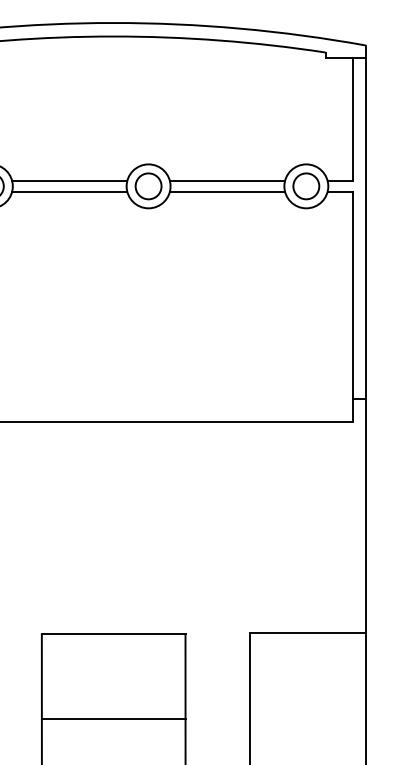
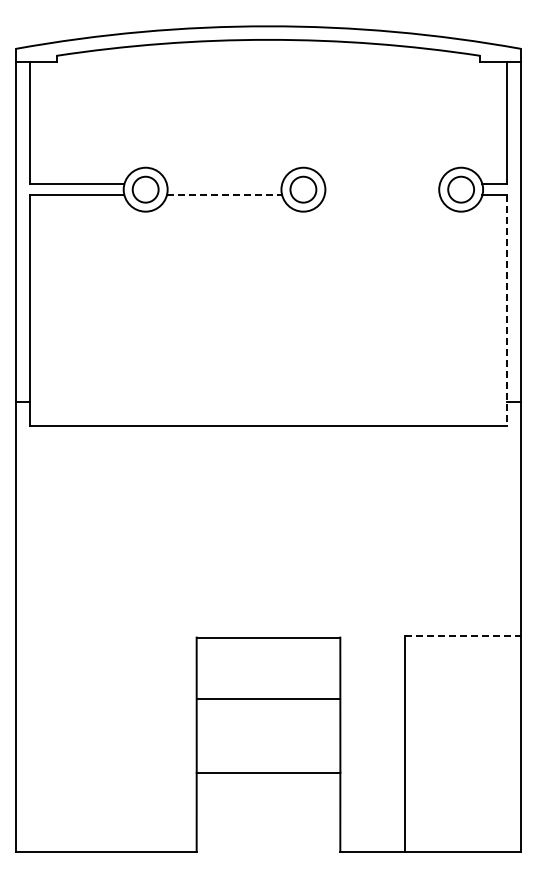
line: (69, 181) -> (224, 184), removed
line: (226, 181) -> (381, 184), removed
line: (69, 192) -> (224, 195), solid -> dashed
line: (226, 192) -> (381, 195), removed
line: (352, 308) -> (507, 311), solid -> dashed
line: (308, 633) -> (463, 636), solid -> dashed
line: (113, 719) -> (268, 699), moved

